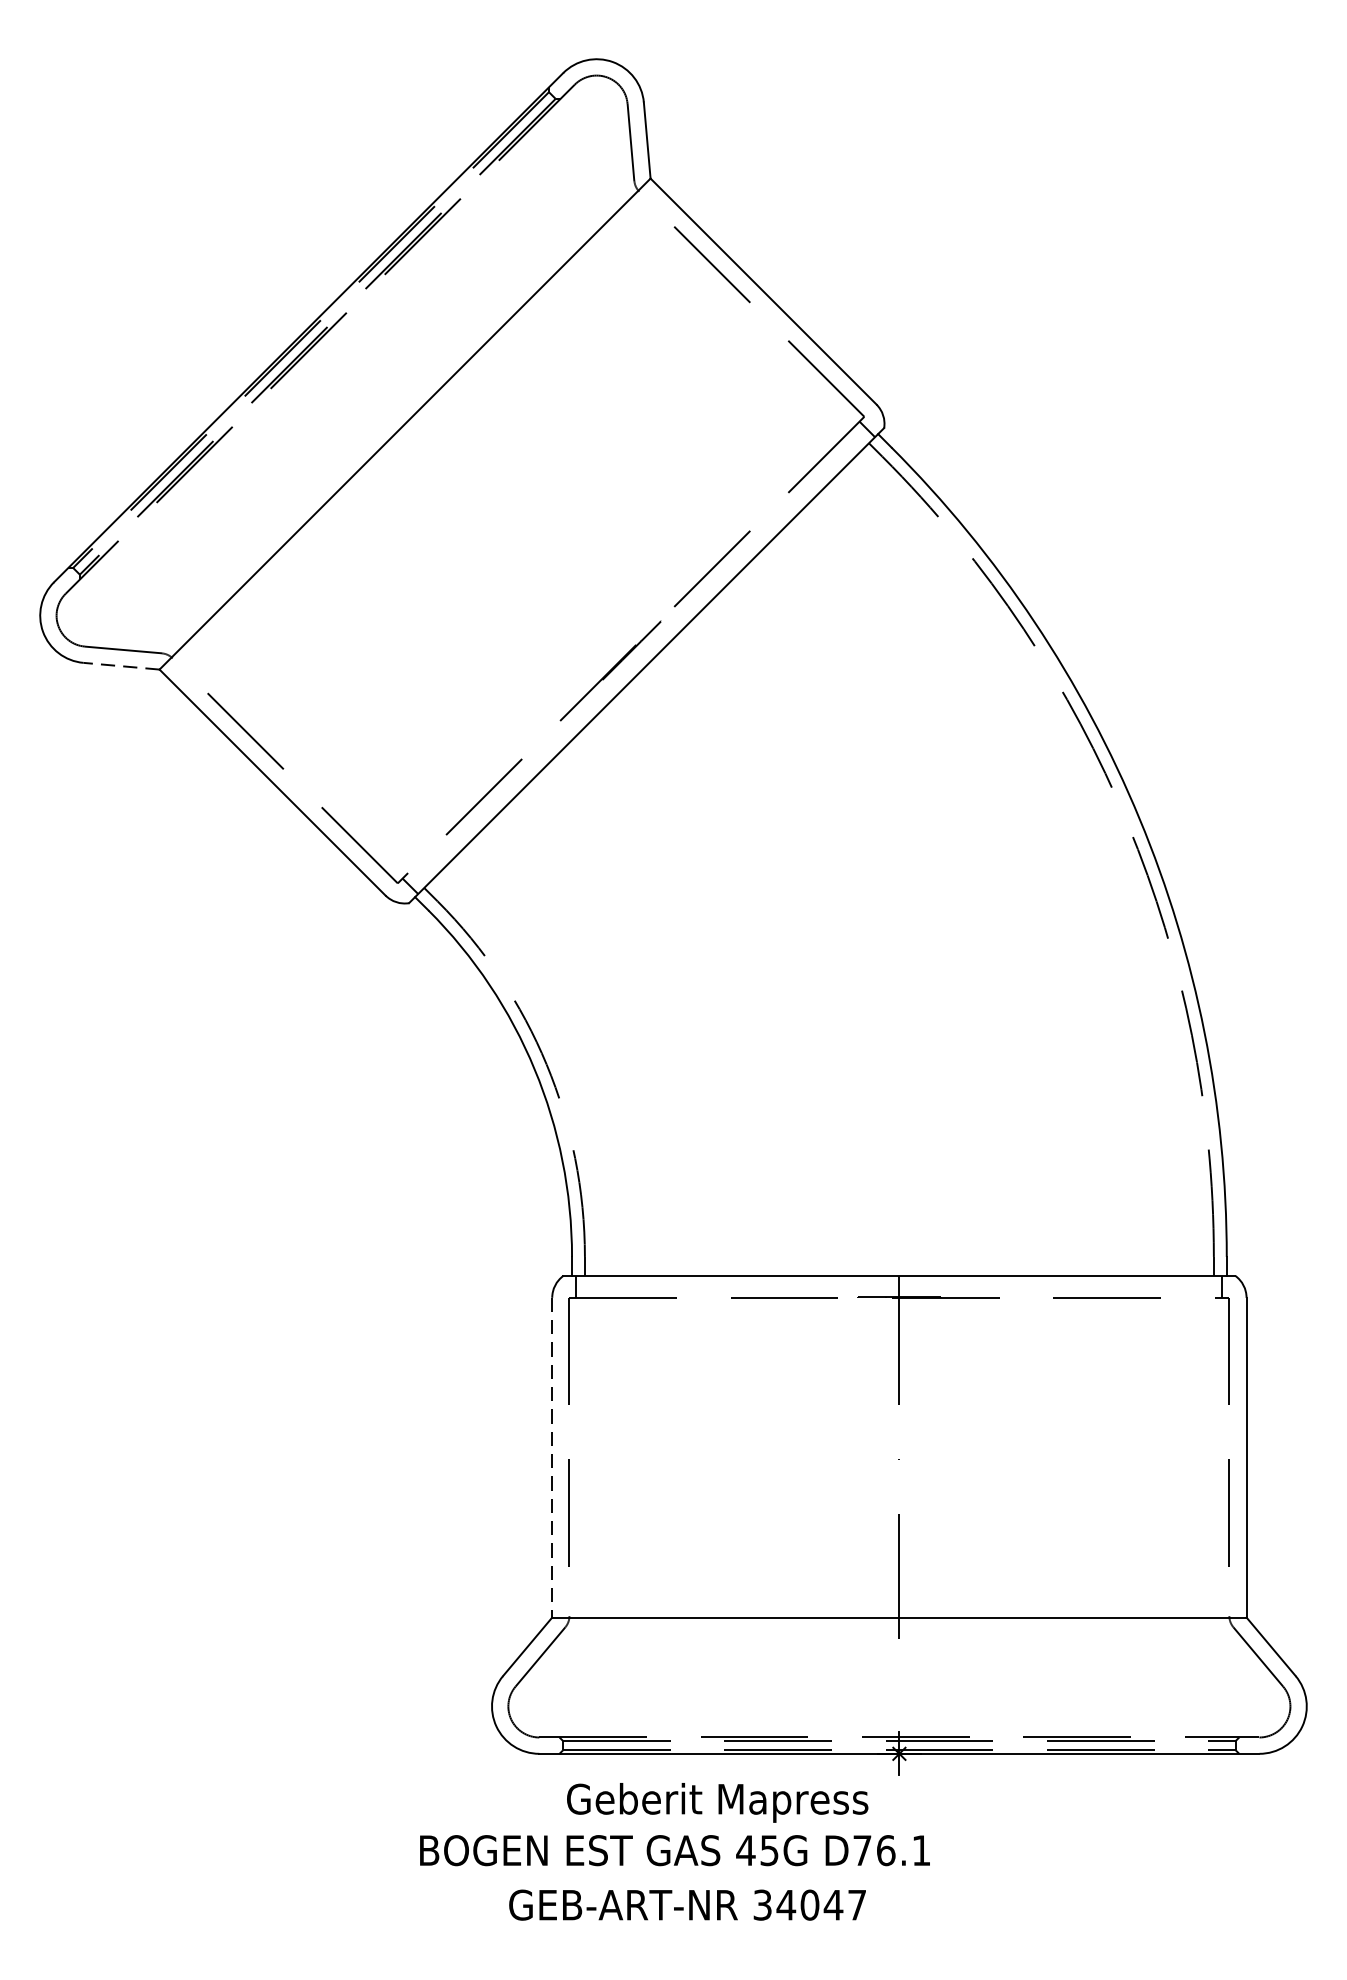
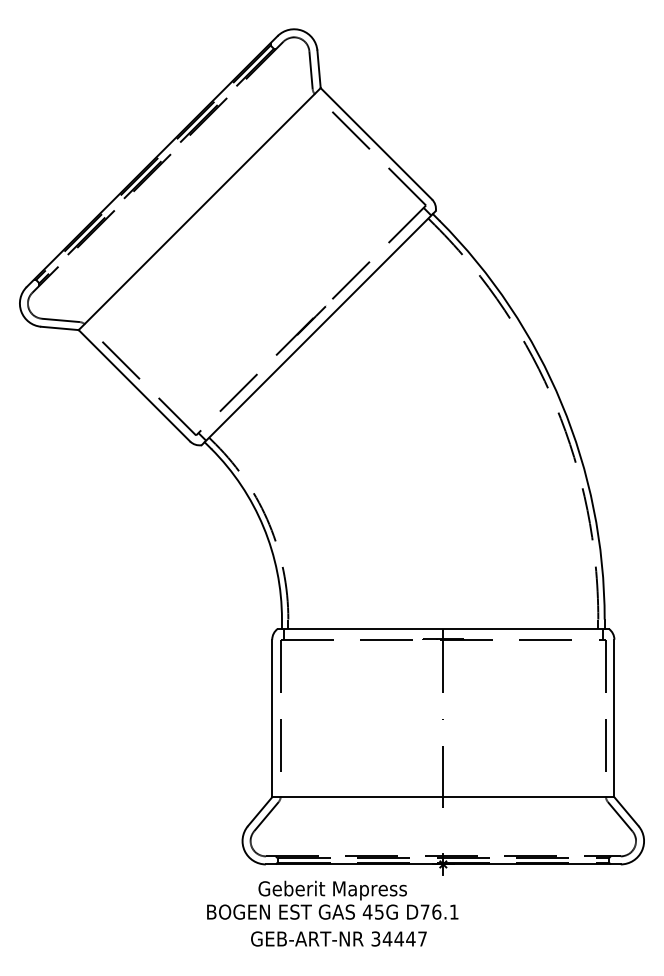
line: (120, 666) -> (59, 328), dashed -> solid
line: (552, 1457) -> (272, 718), dashed -> solid
text: (717, 1802) -> (332, 890), moved
text: (810, 1904) -> (399, 938), 34047 -> 34447

